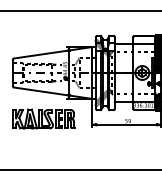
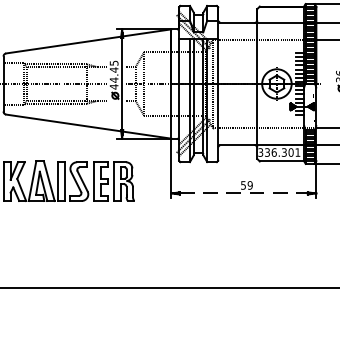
line: (127, 124) -> (245, 192), solid -> dashed

